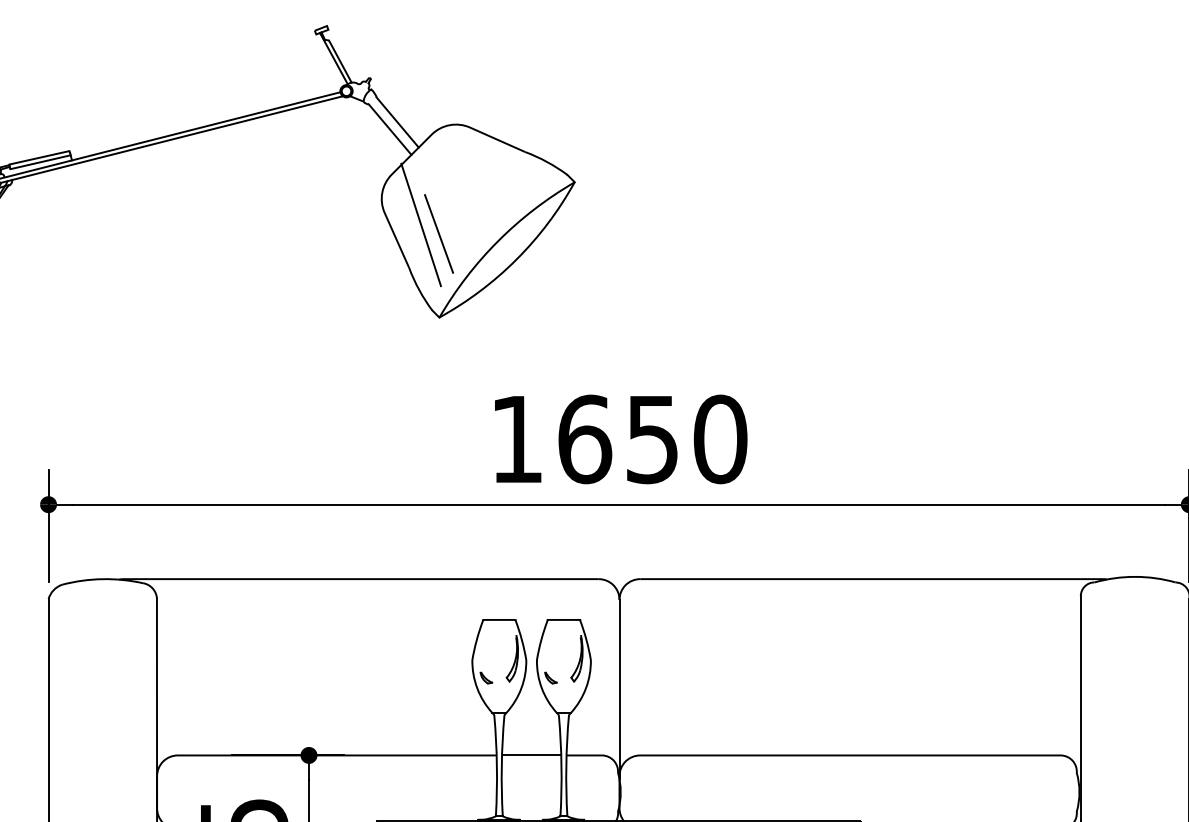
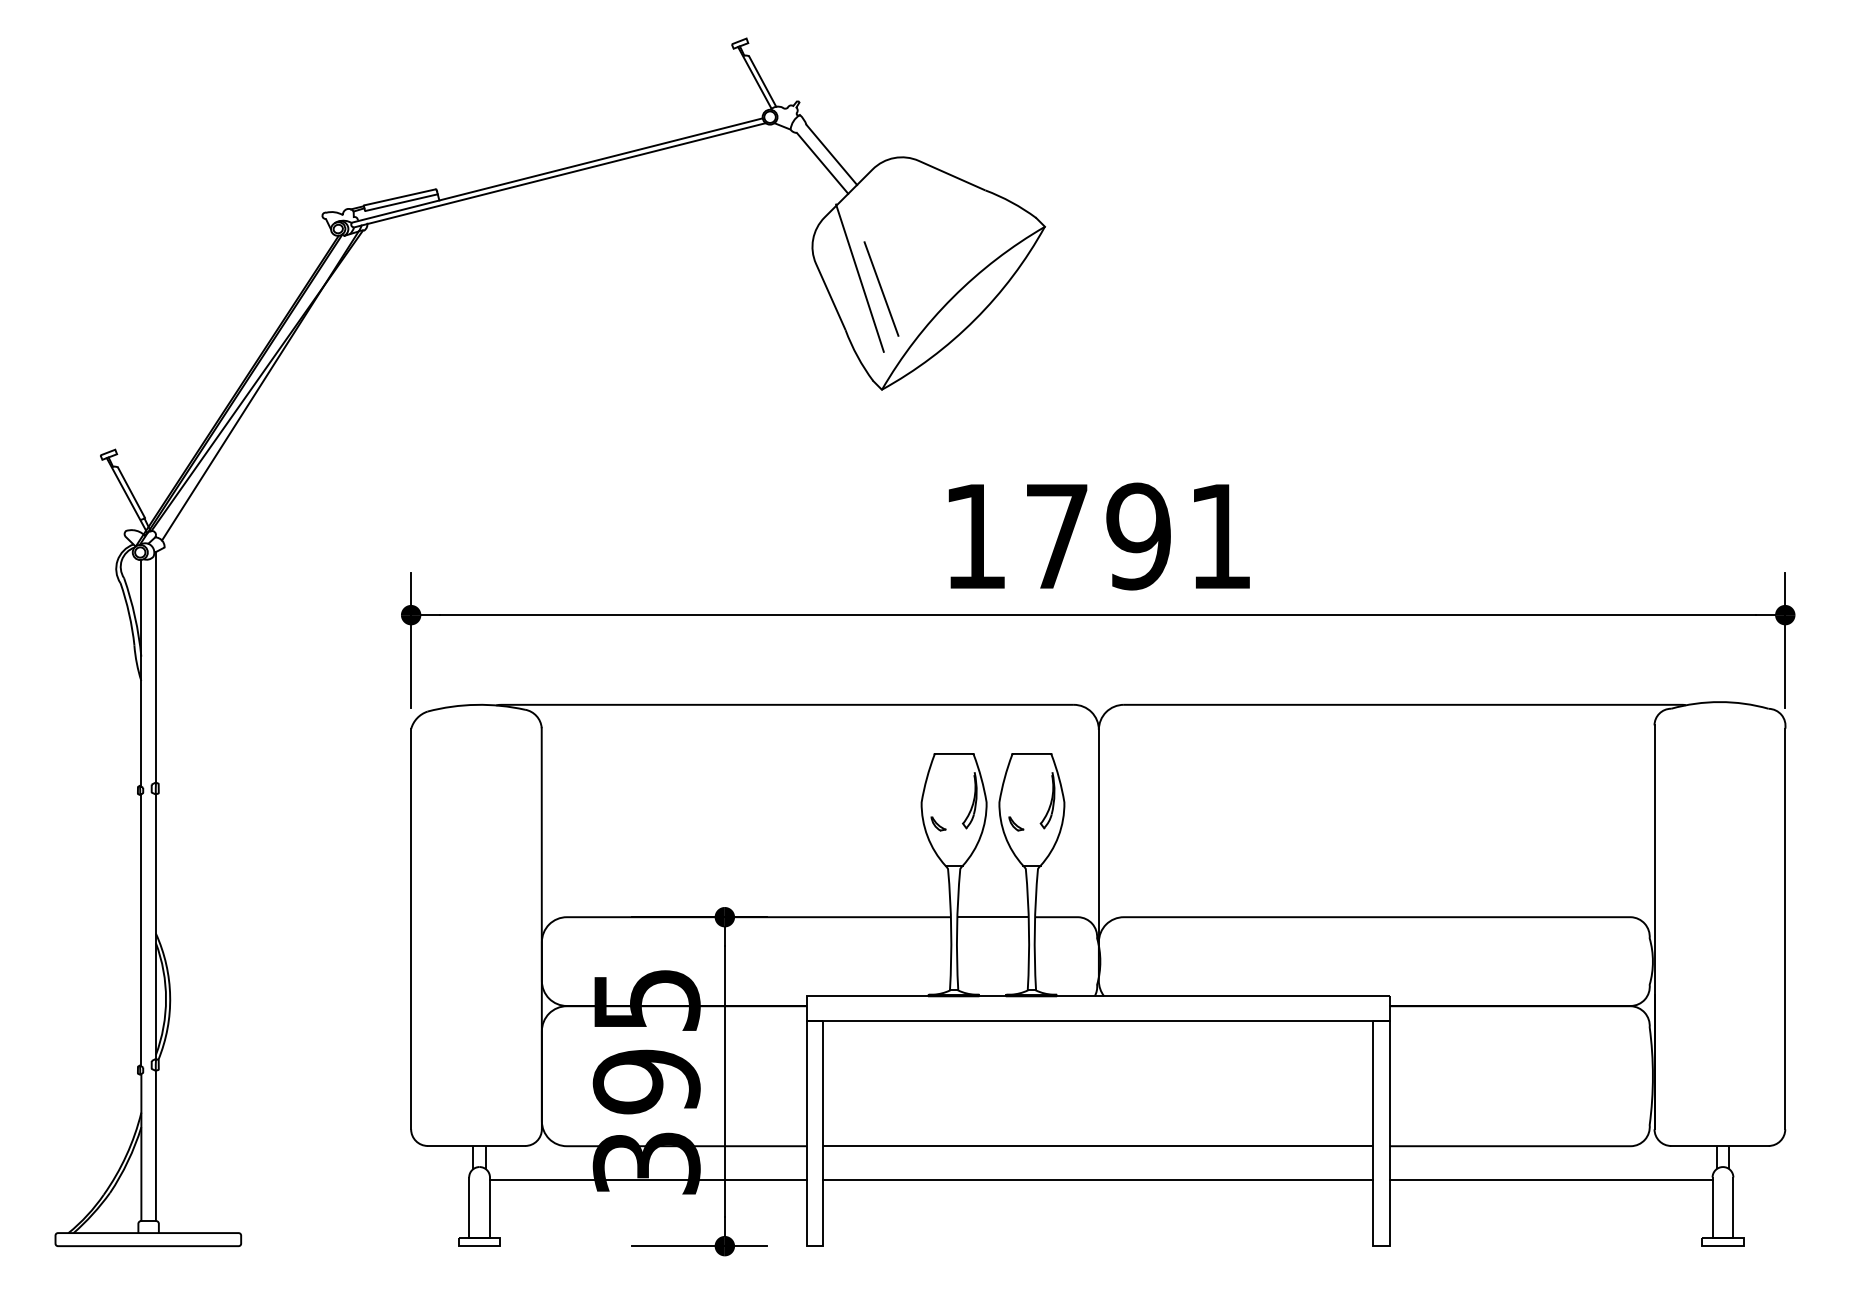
text: (653, 439) -> (1139, 536), 1650 -> 1791

